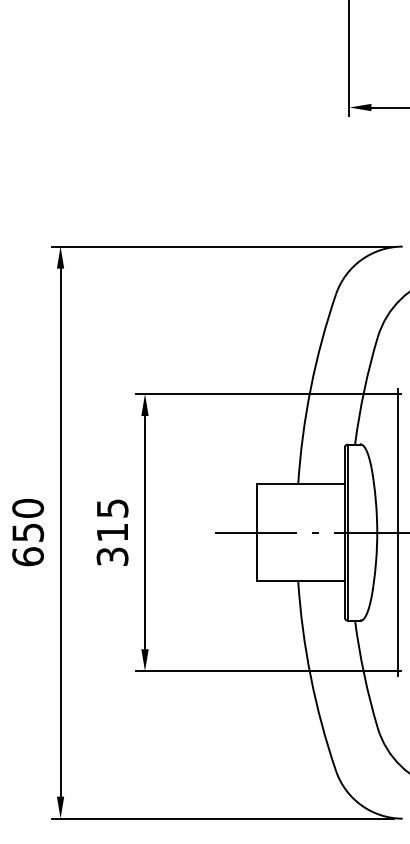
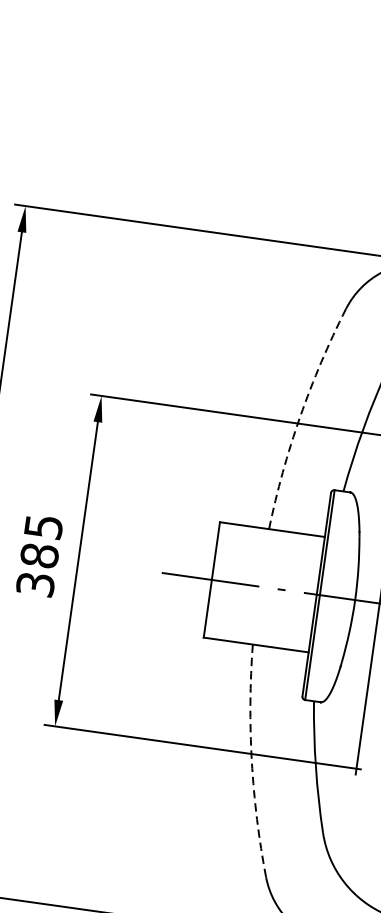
arc: (310, 388) -> (299, 417), solid -> dashed
text: (112, 532) -> (39, 555), 315 -> 385
arc: (310, 677) -> (251, 761), solid -> dashed

